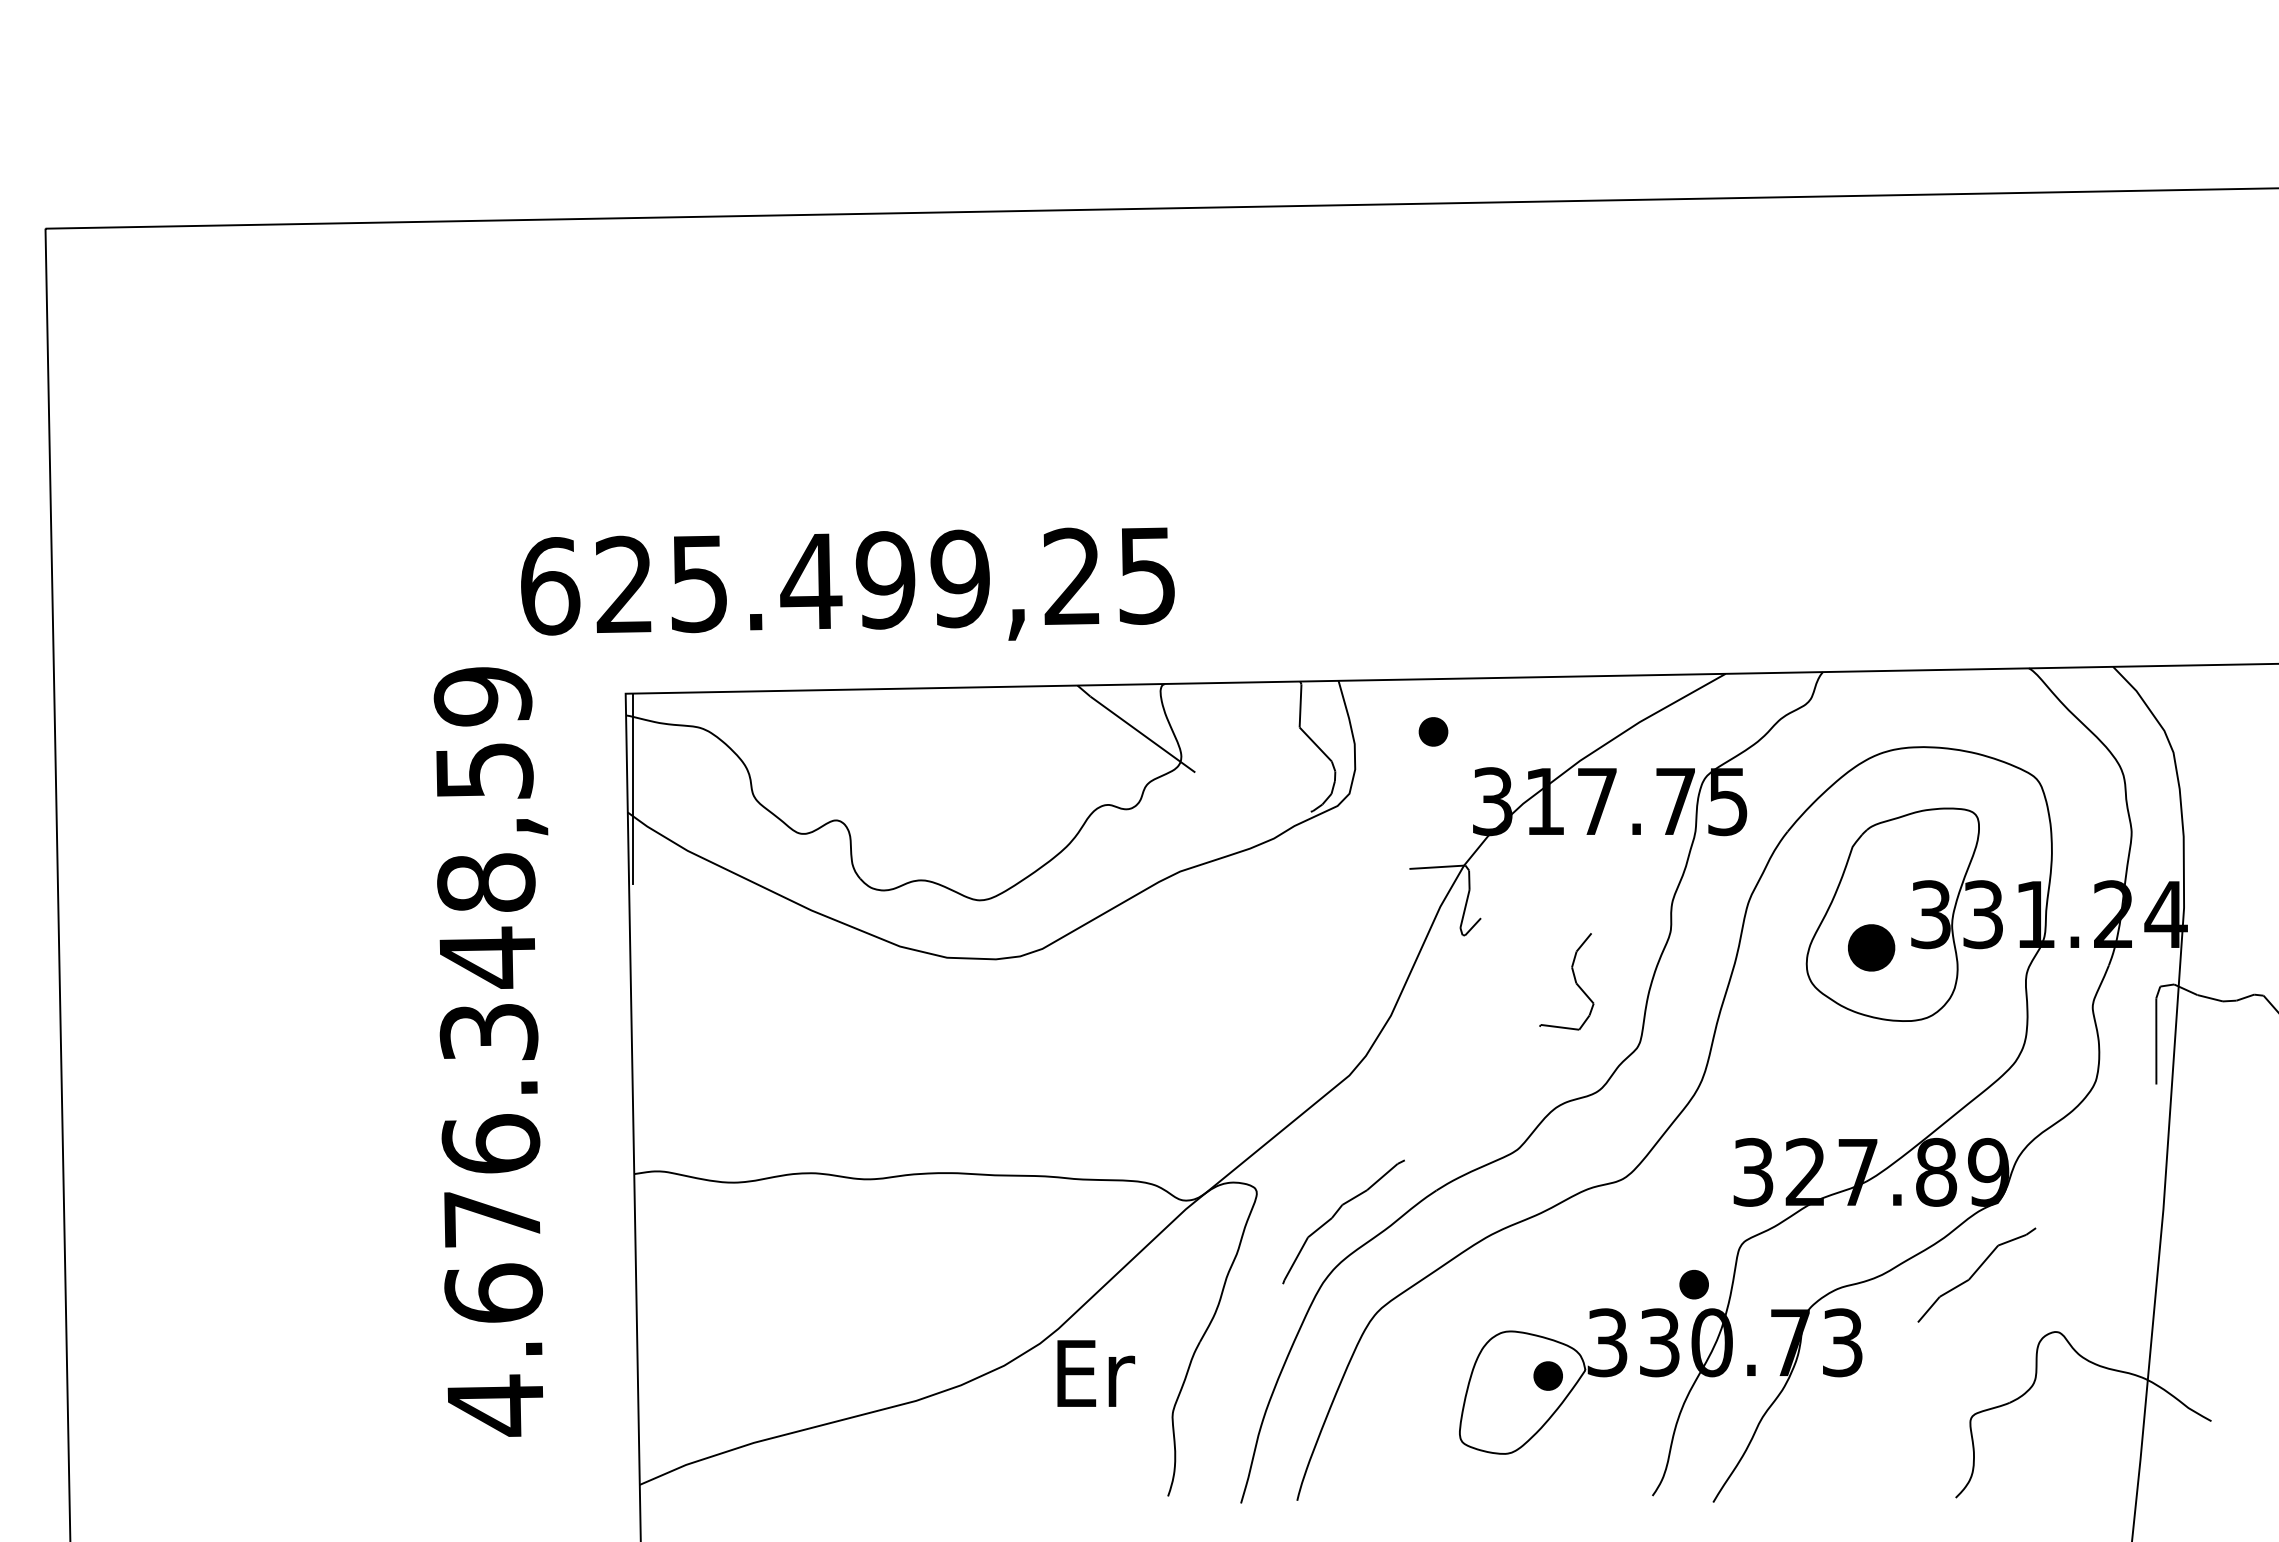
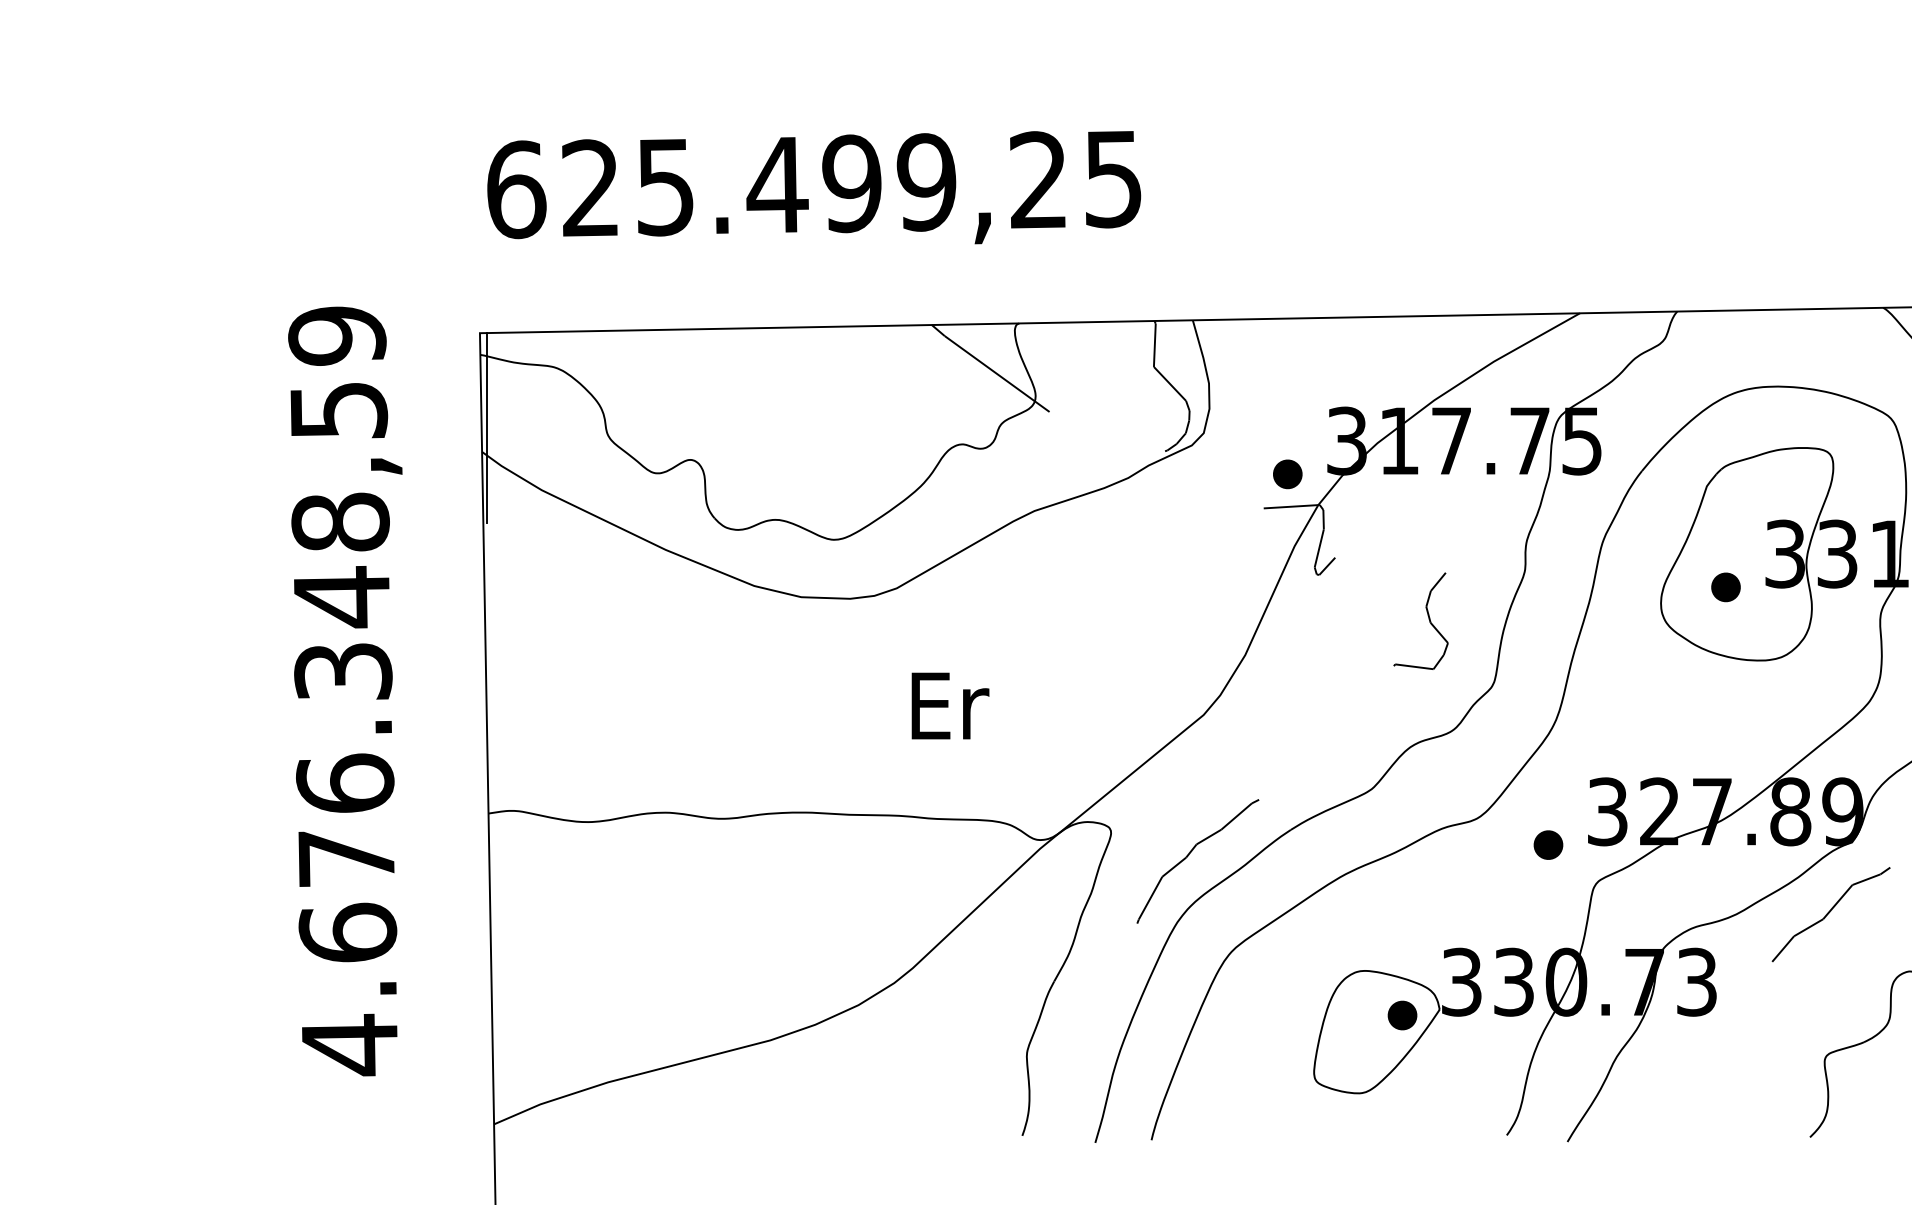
text: (847, 583) -> (813, 186), moved
part: (1433, 731) -> (1287, 473), moved
part: (1871, 947) -> (1725, 586), size x0.62
part: (1693, 1284) -> (1547, 844), moved
text: (1096, 1373) -> (950, 705), moved

